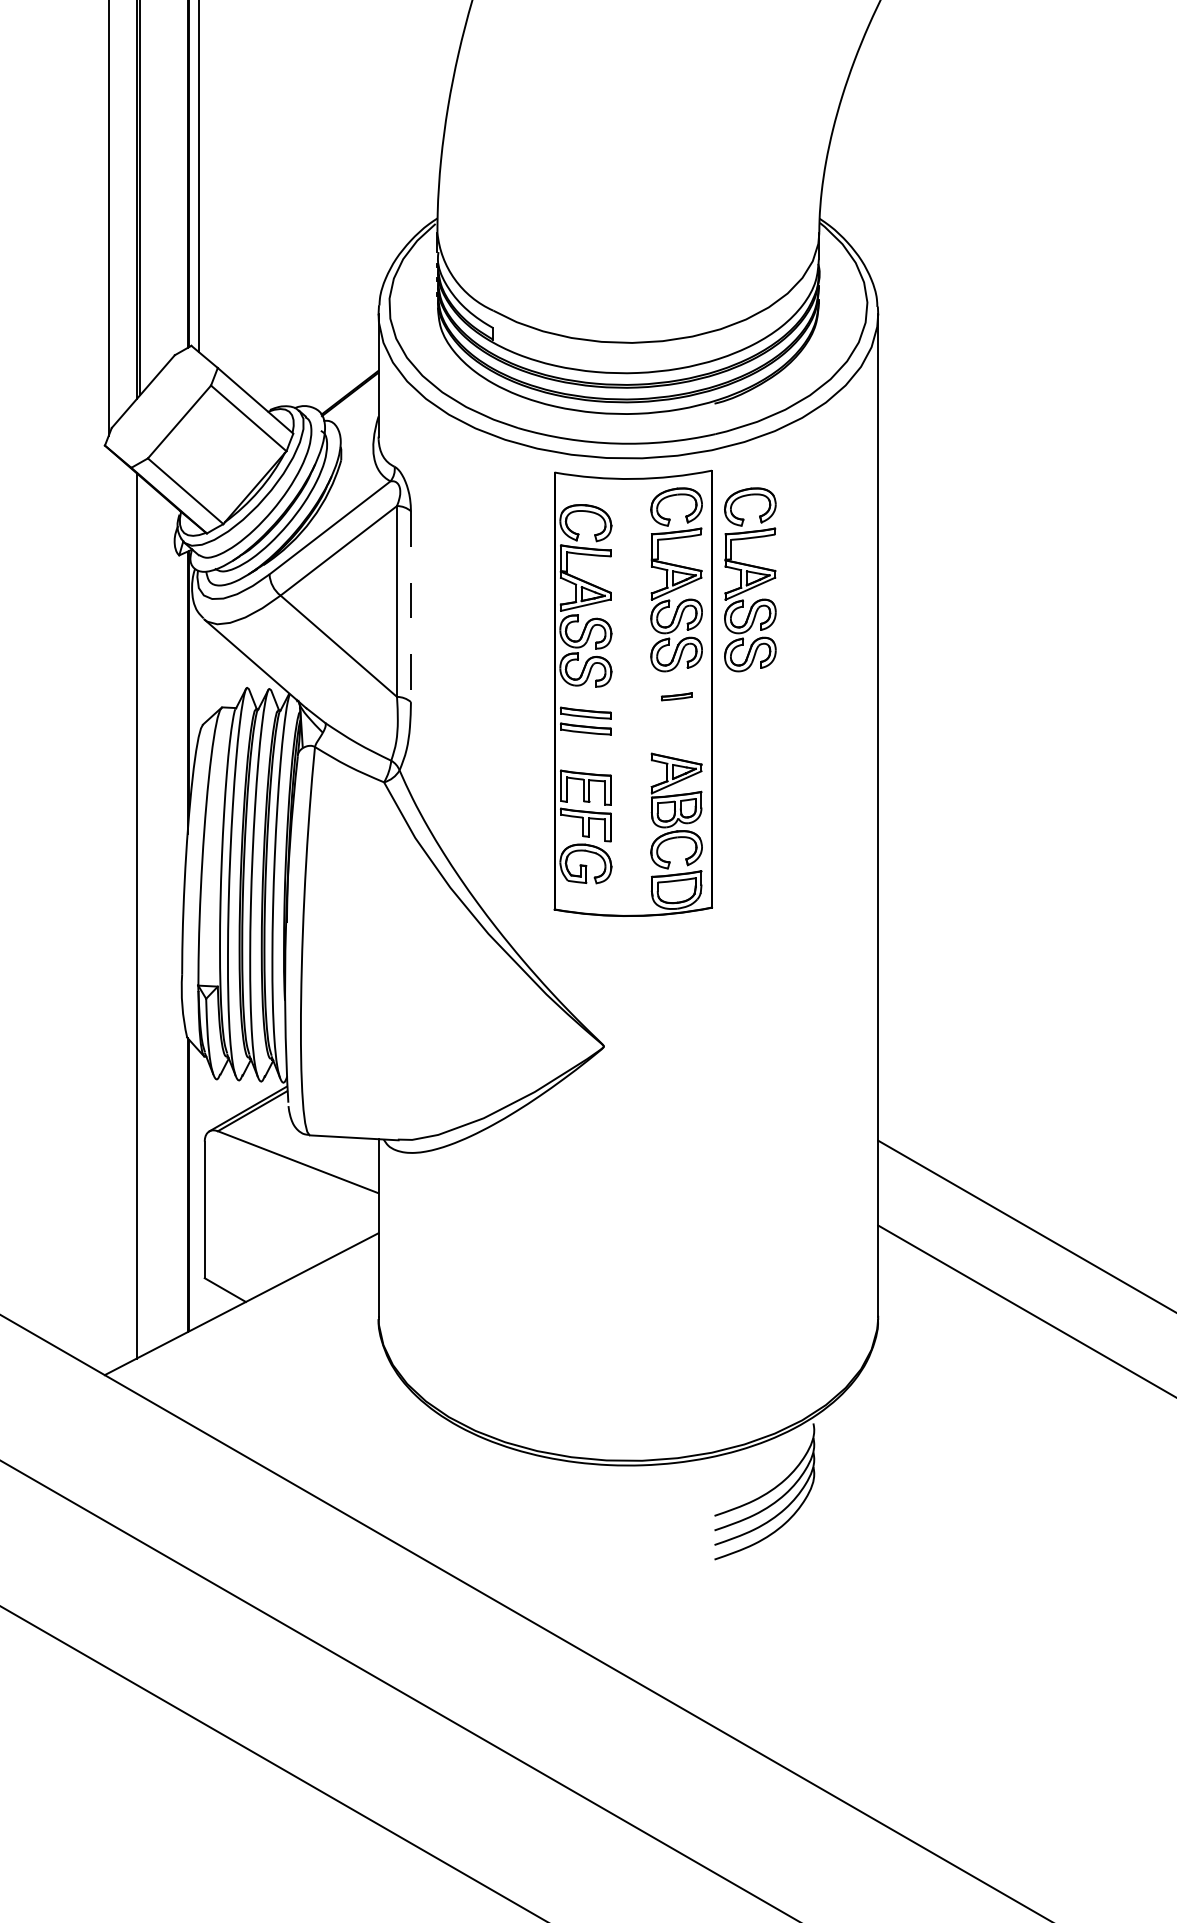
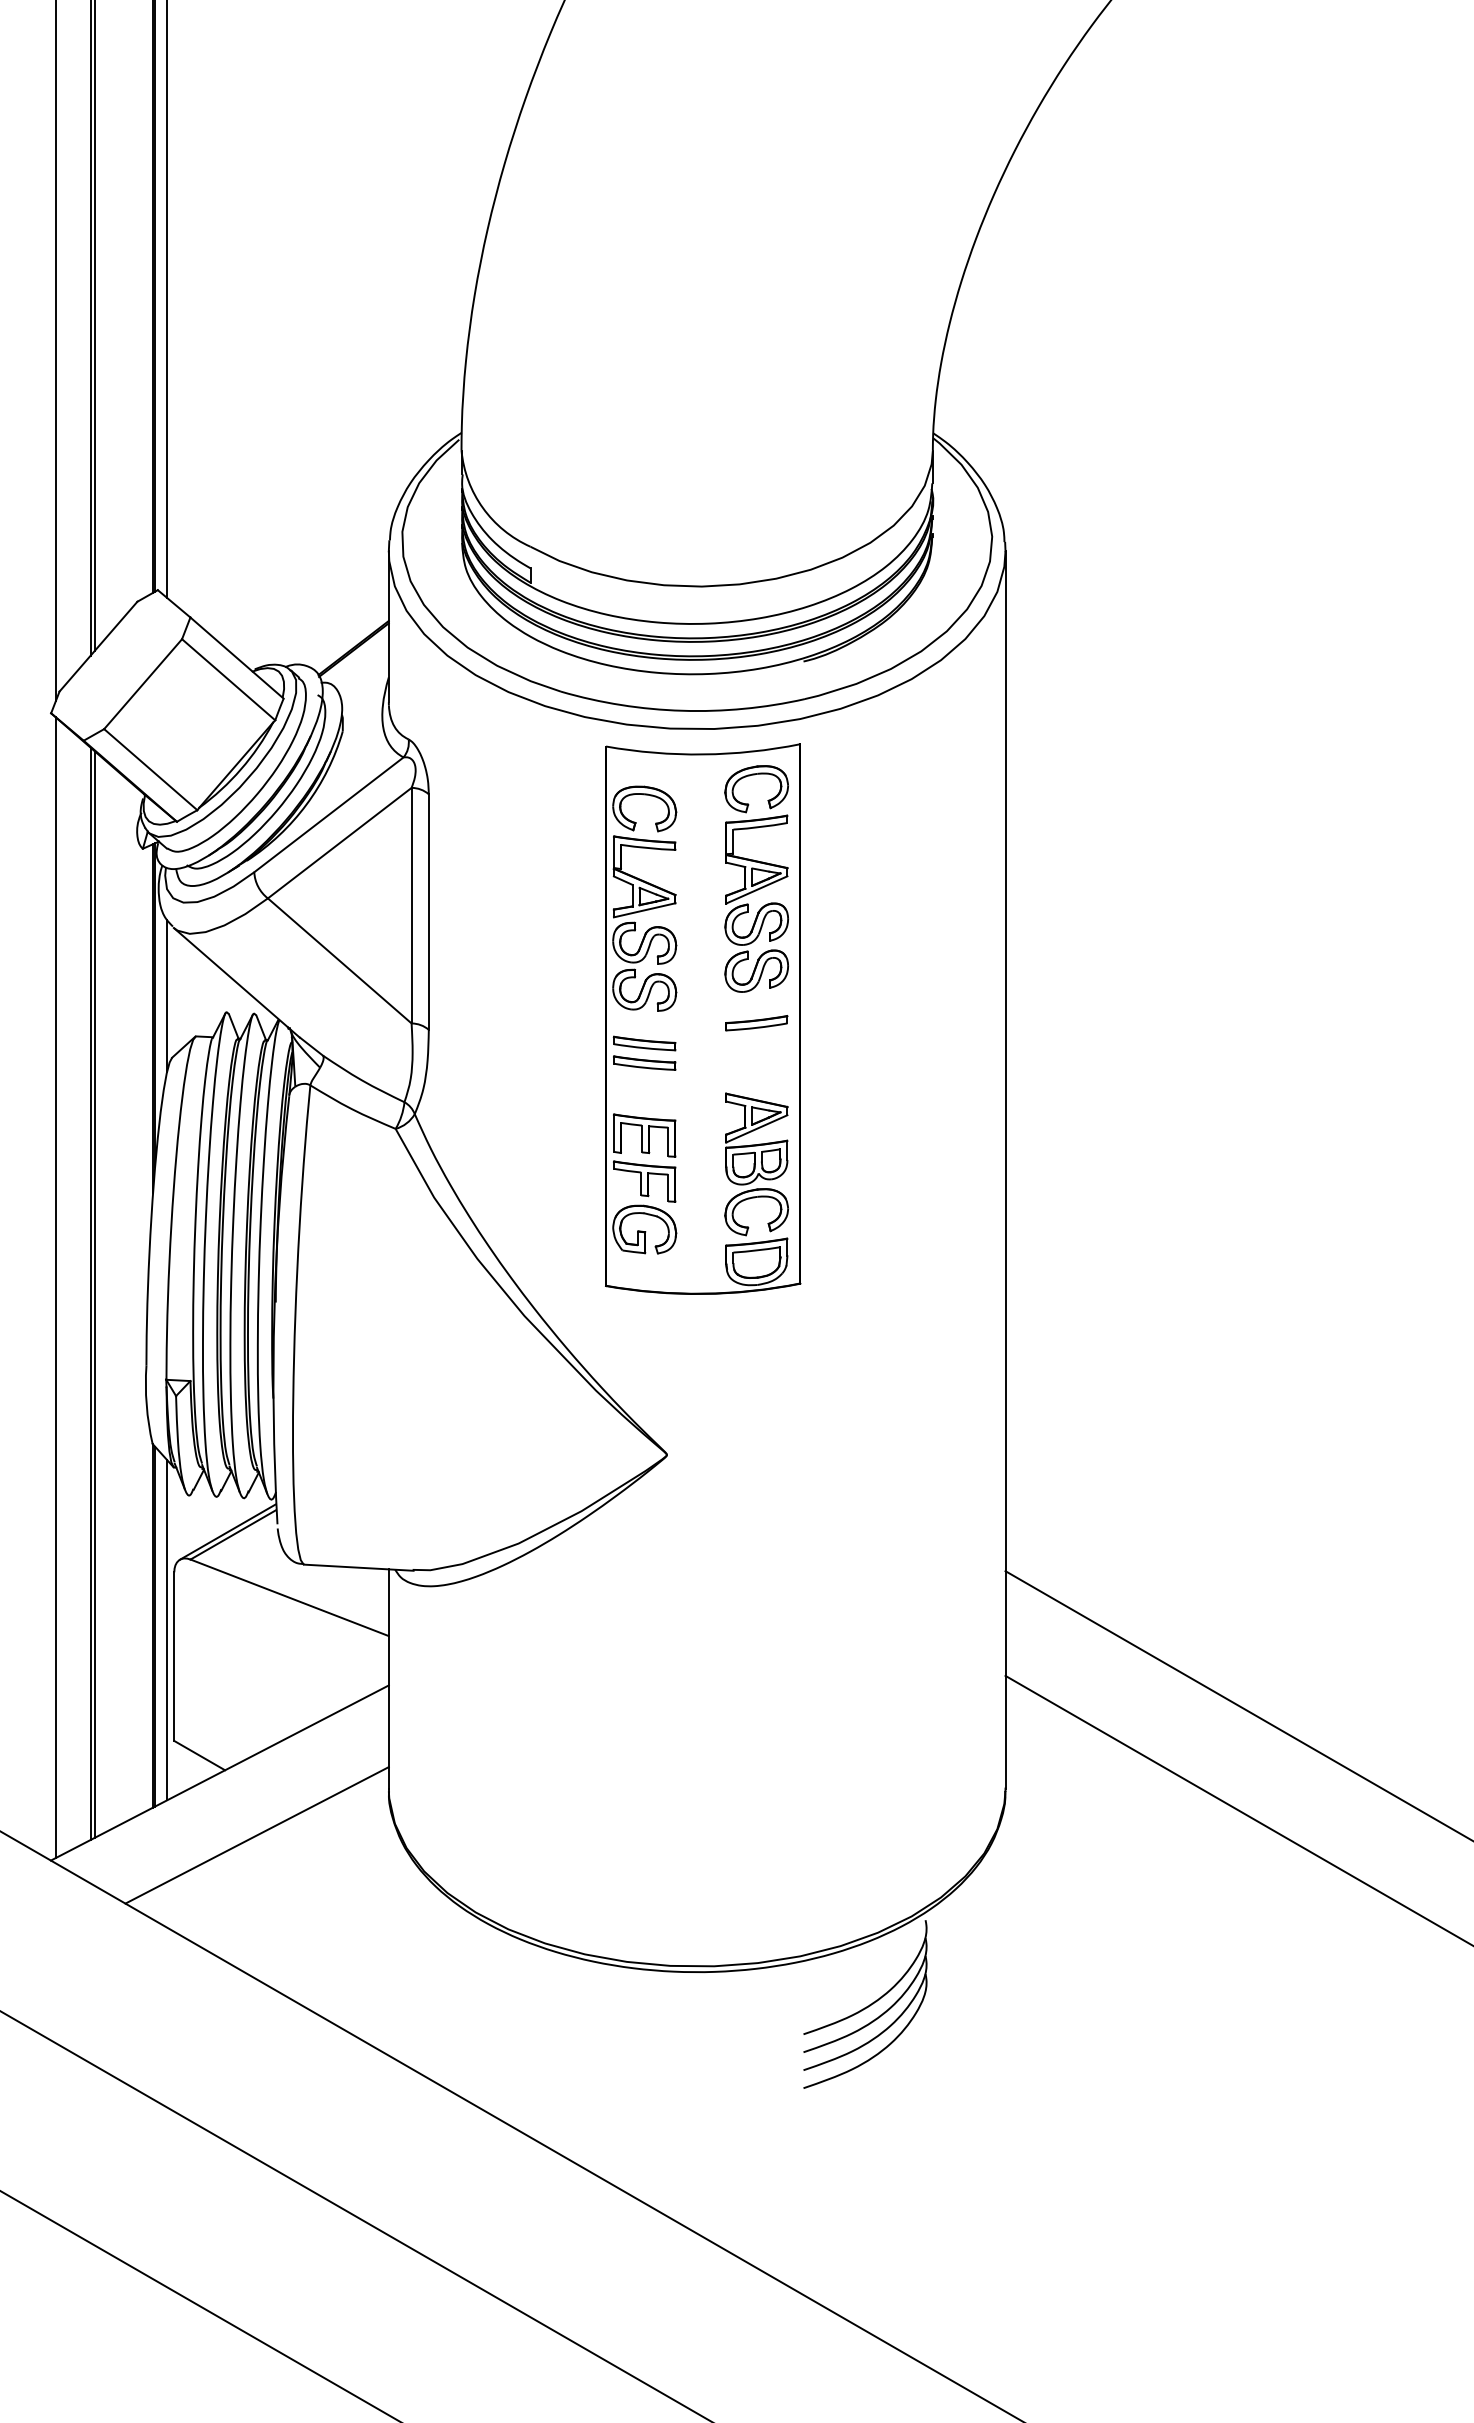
part: (750, 579) -> (847, 878), removed
line: (410, 607) -> (428, 912), dashed -> solid
line: (198, 674) -> (166, 995), added
part: (676, 696) -> (756, 1023), size x1.67
line: (108, 910) -> (55, 1287), added
line: (140, 916) -> (94, 1294), added
line: (198, 1187) -> (166, 1629), added
line: (271, 1354) -> (256, 1835), added

